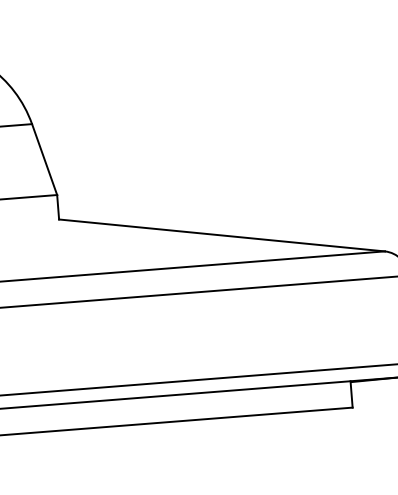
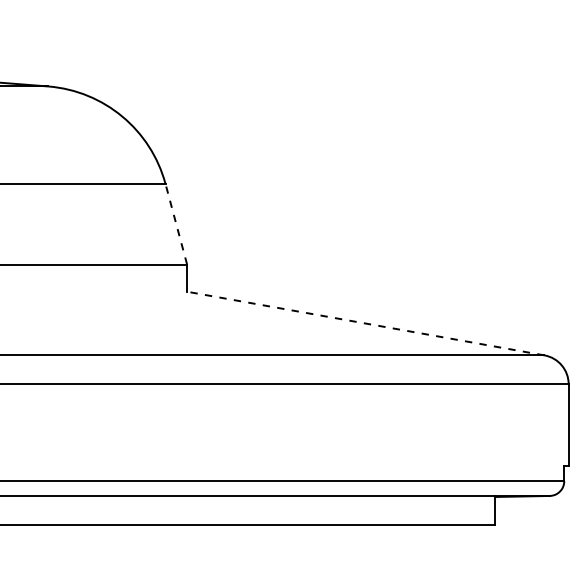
line: (44, 159) -> (176, 224), solid -> dashed
line: (221, 235) -> (365, 323), solid -> dashed

